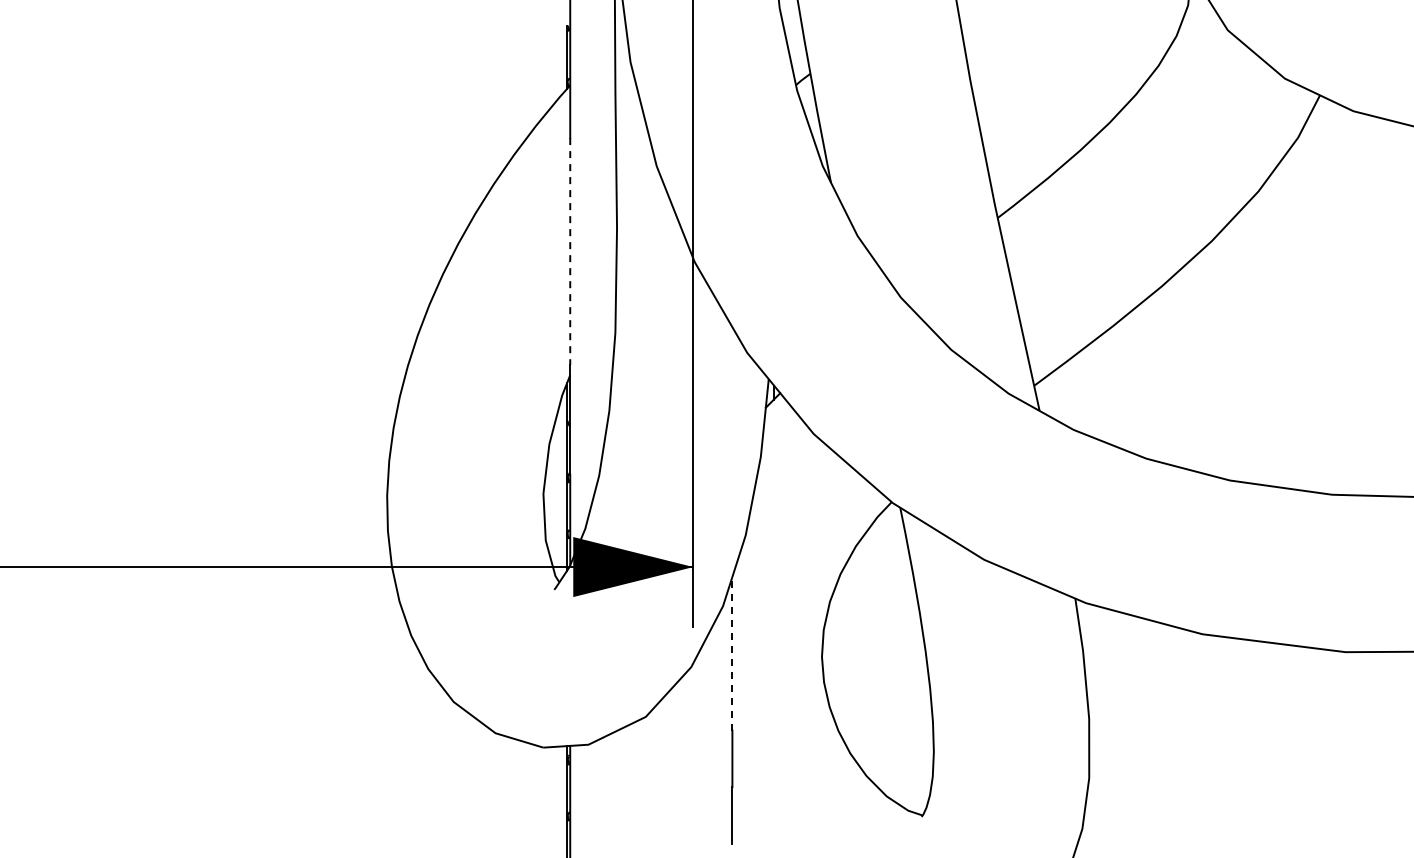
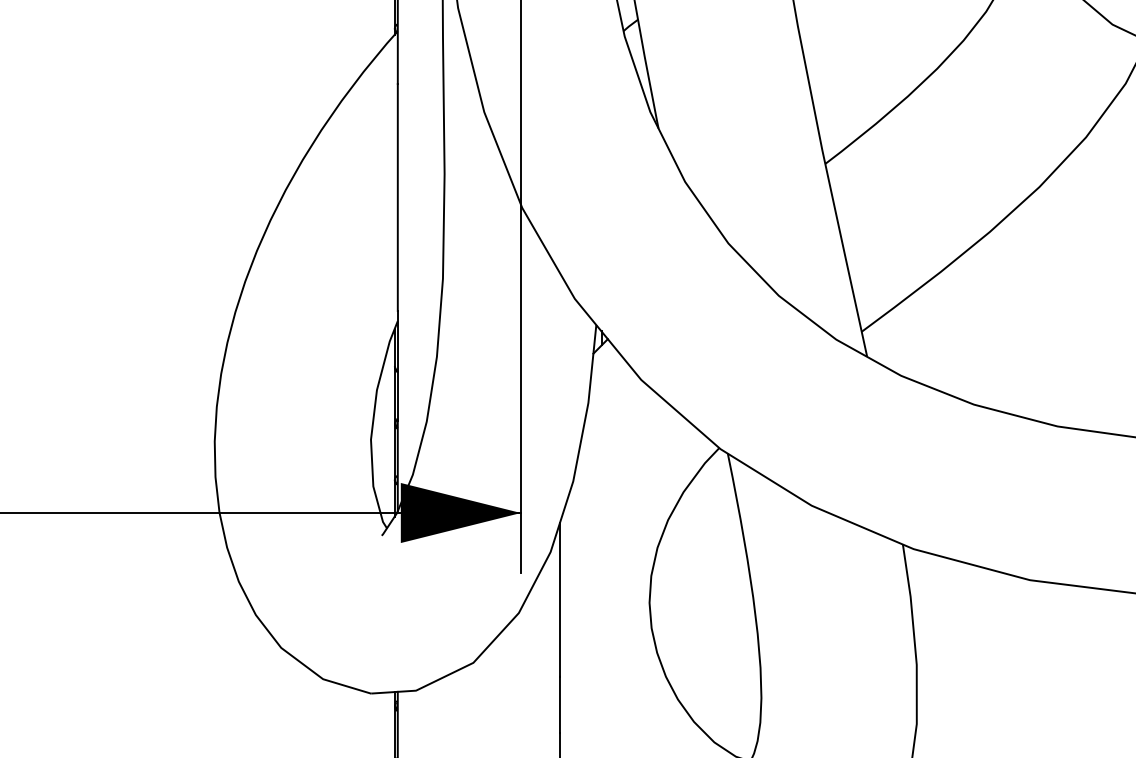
line: (570, 252) -> (398, 198), dashed -> solid
line: (732, 653) -> (560, 599), dashed -> solid

